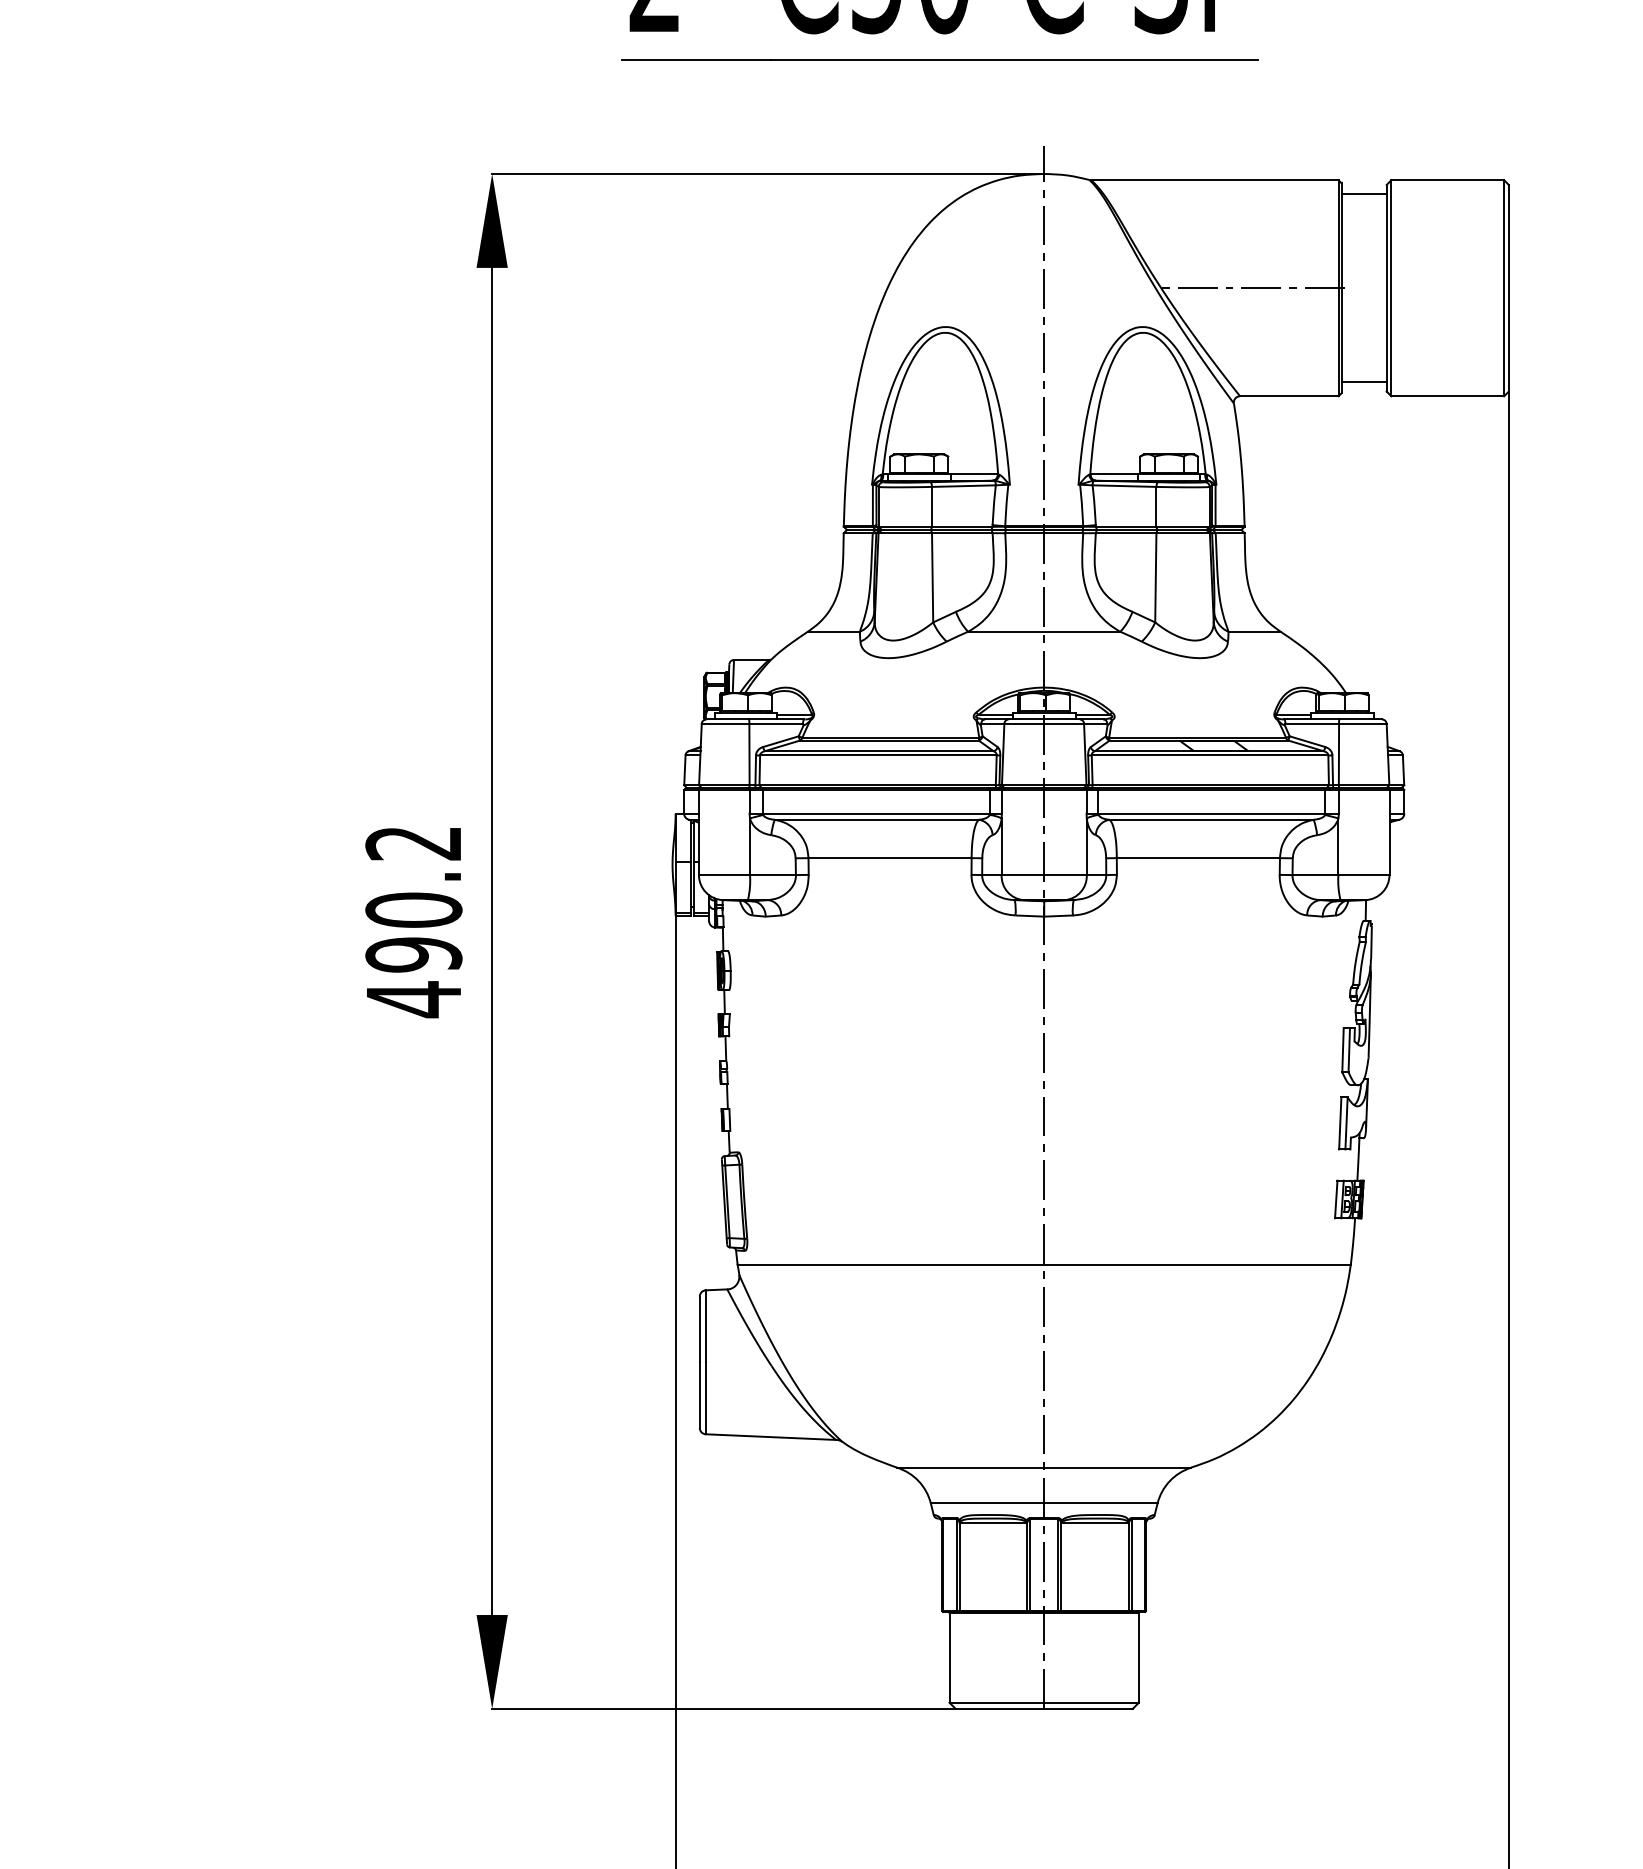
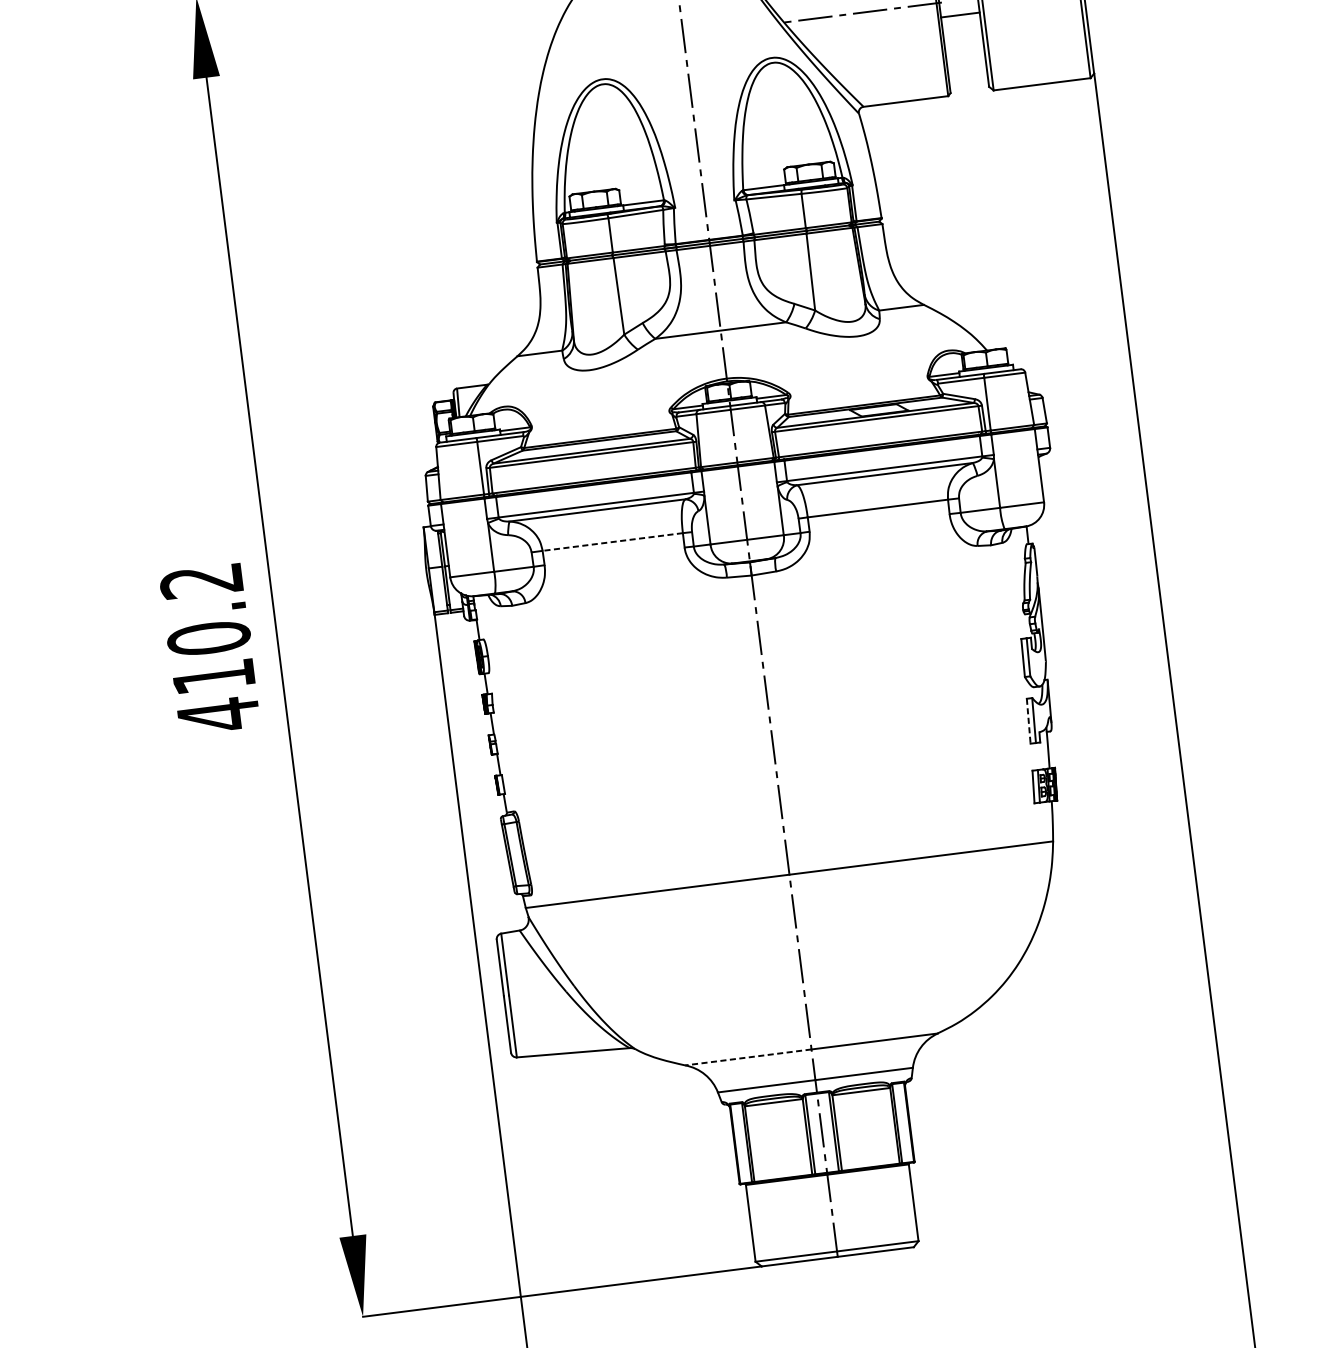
line: (1363, 382) -> (959, 15), moved
line: (890, 858) -> (613, 542), solid -> dashed
text: (413, 954) -> (213, 676), 490.2 -> 410.2
line: (1340, 1123) -> (1028, 721), solid -> dashed
line: (970, 1467) -> (748, 1057), solid -> dashed

